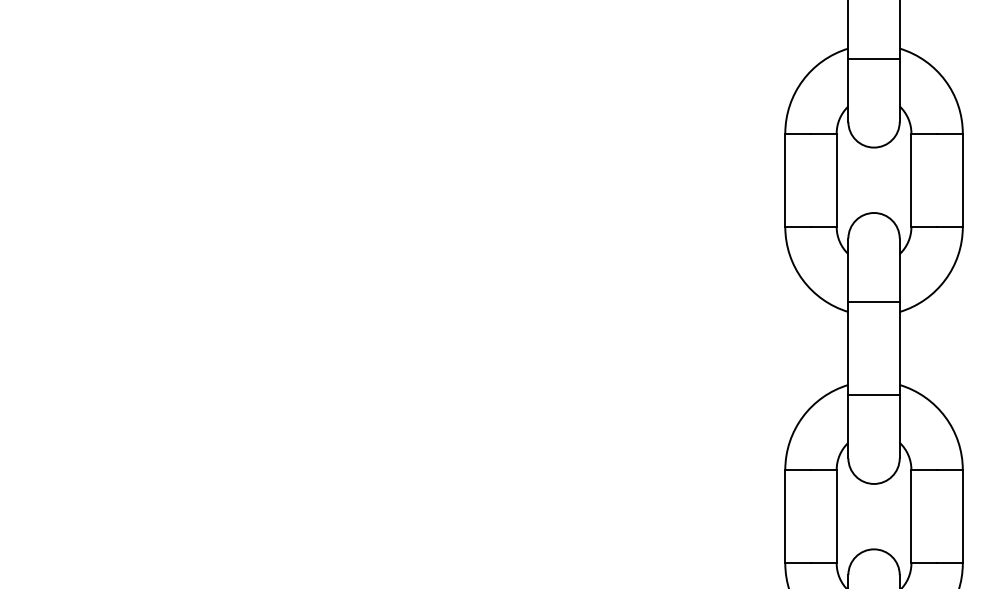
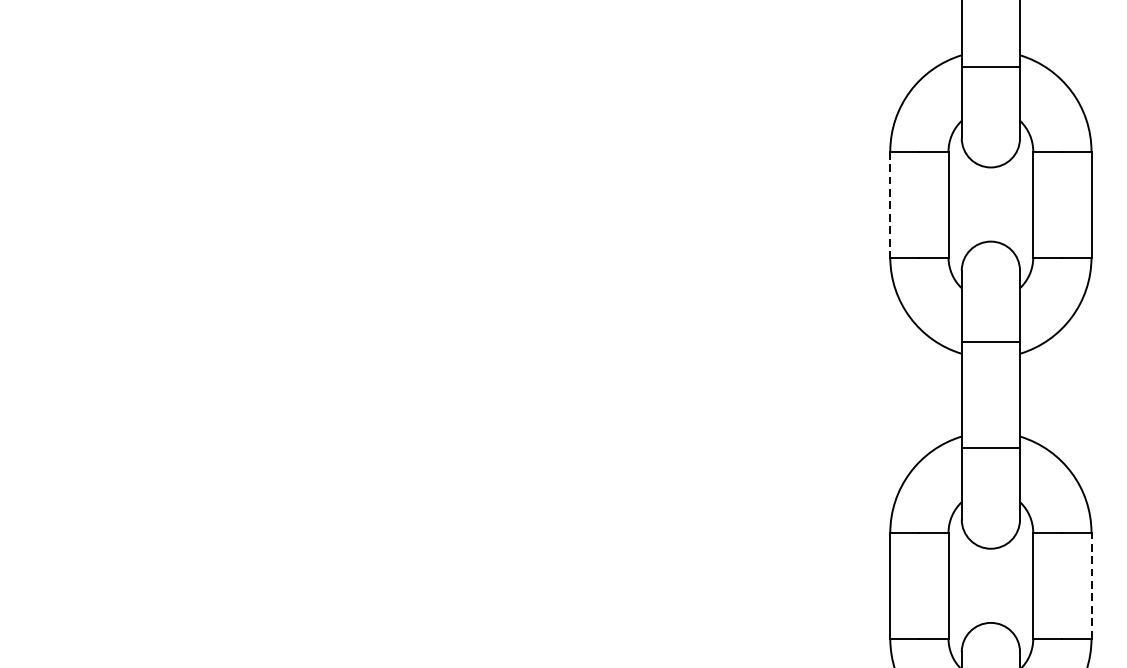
line: (785, 180) -> (890, 204), solid -> dashed
line: (962, 516) -> (1091, 585), solid -> dashed

